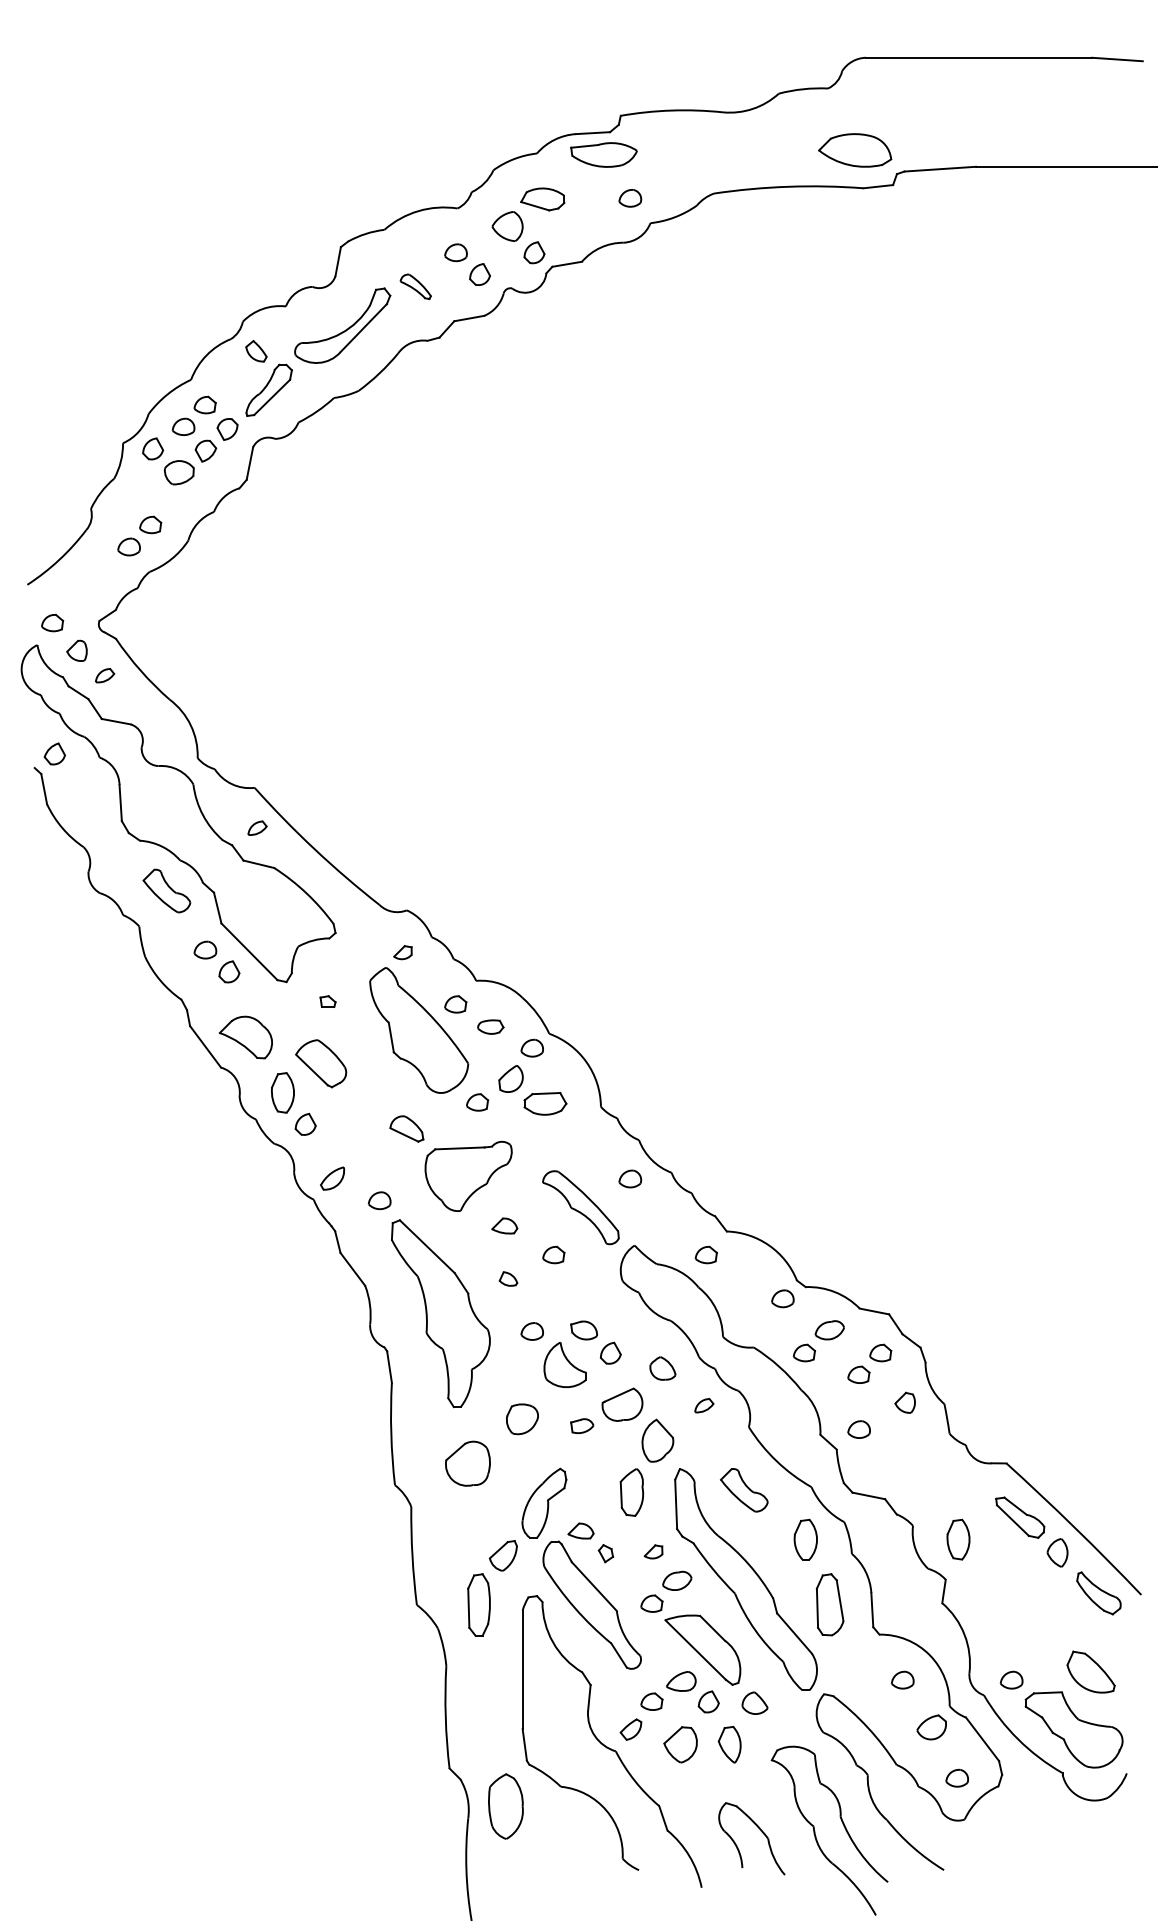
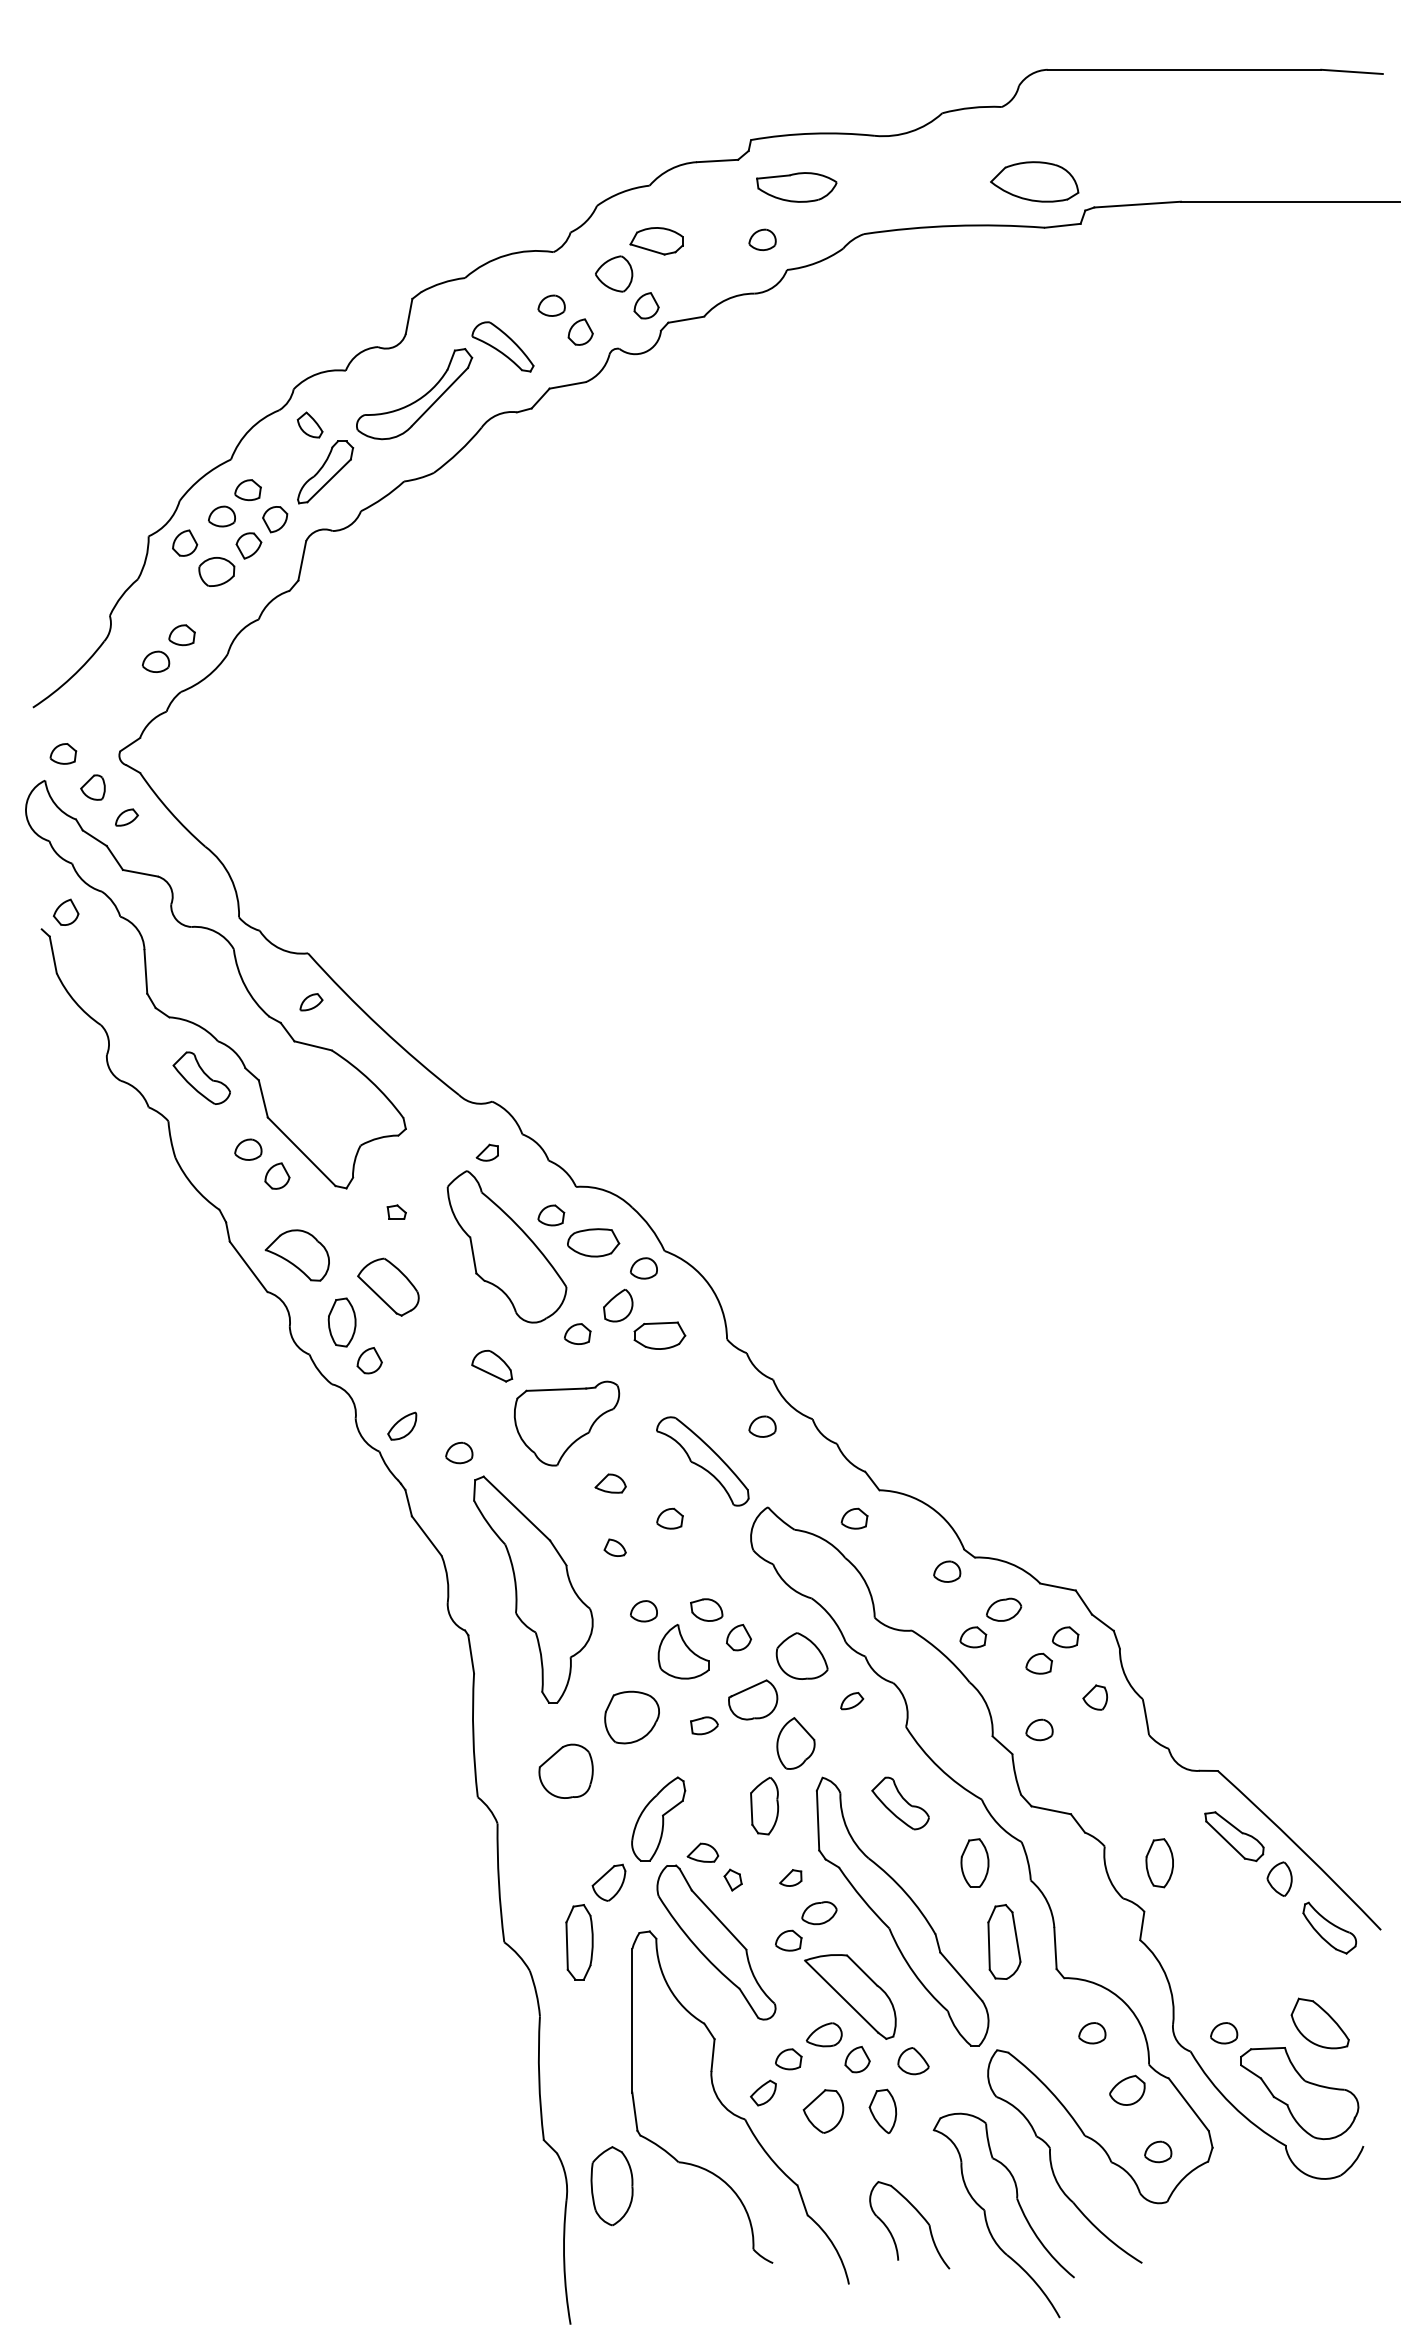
part: (603, 155) -> (796, 187), moved
part: (415, 286) -> (502, 346), size x1.67
part: (490, 1026) -> (593, 1242), size x1.67
part: (662, 1368) -> (801, 1655), size x1.67
part: (521, 1419) -> (631, 1717), size x1.43

